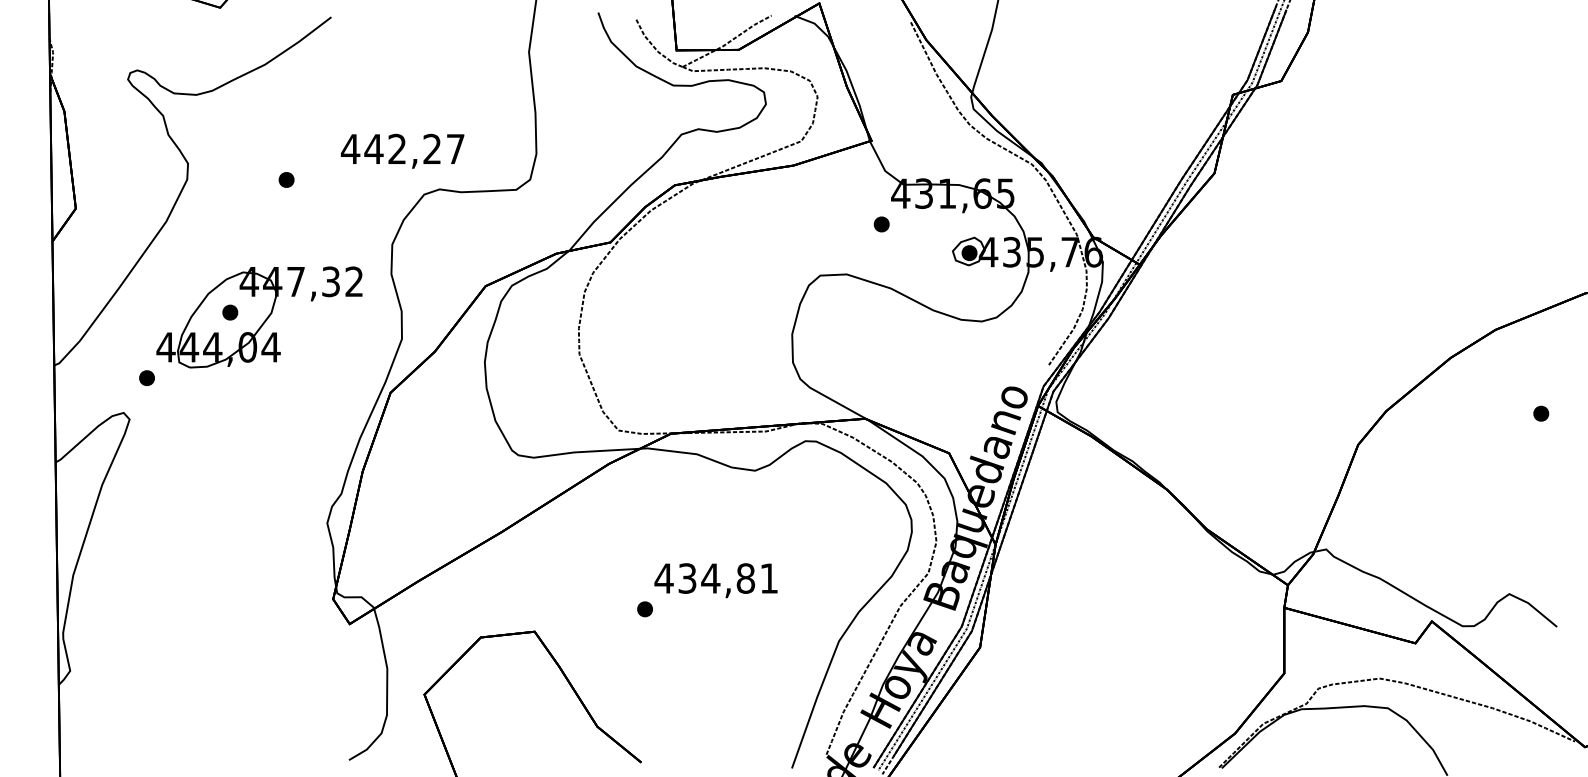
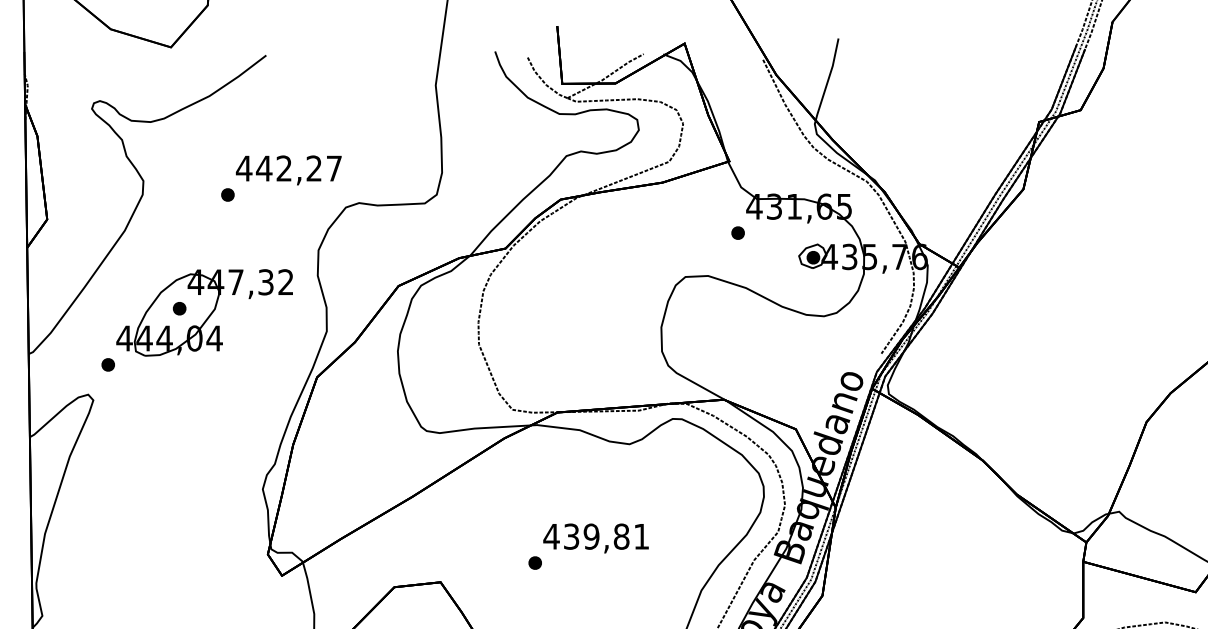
text: (402, 150) -> (288, 169), moved
text: (710, 578) -> (591, 536), 434,81 -> 439,81

